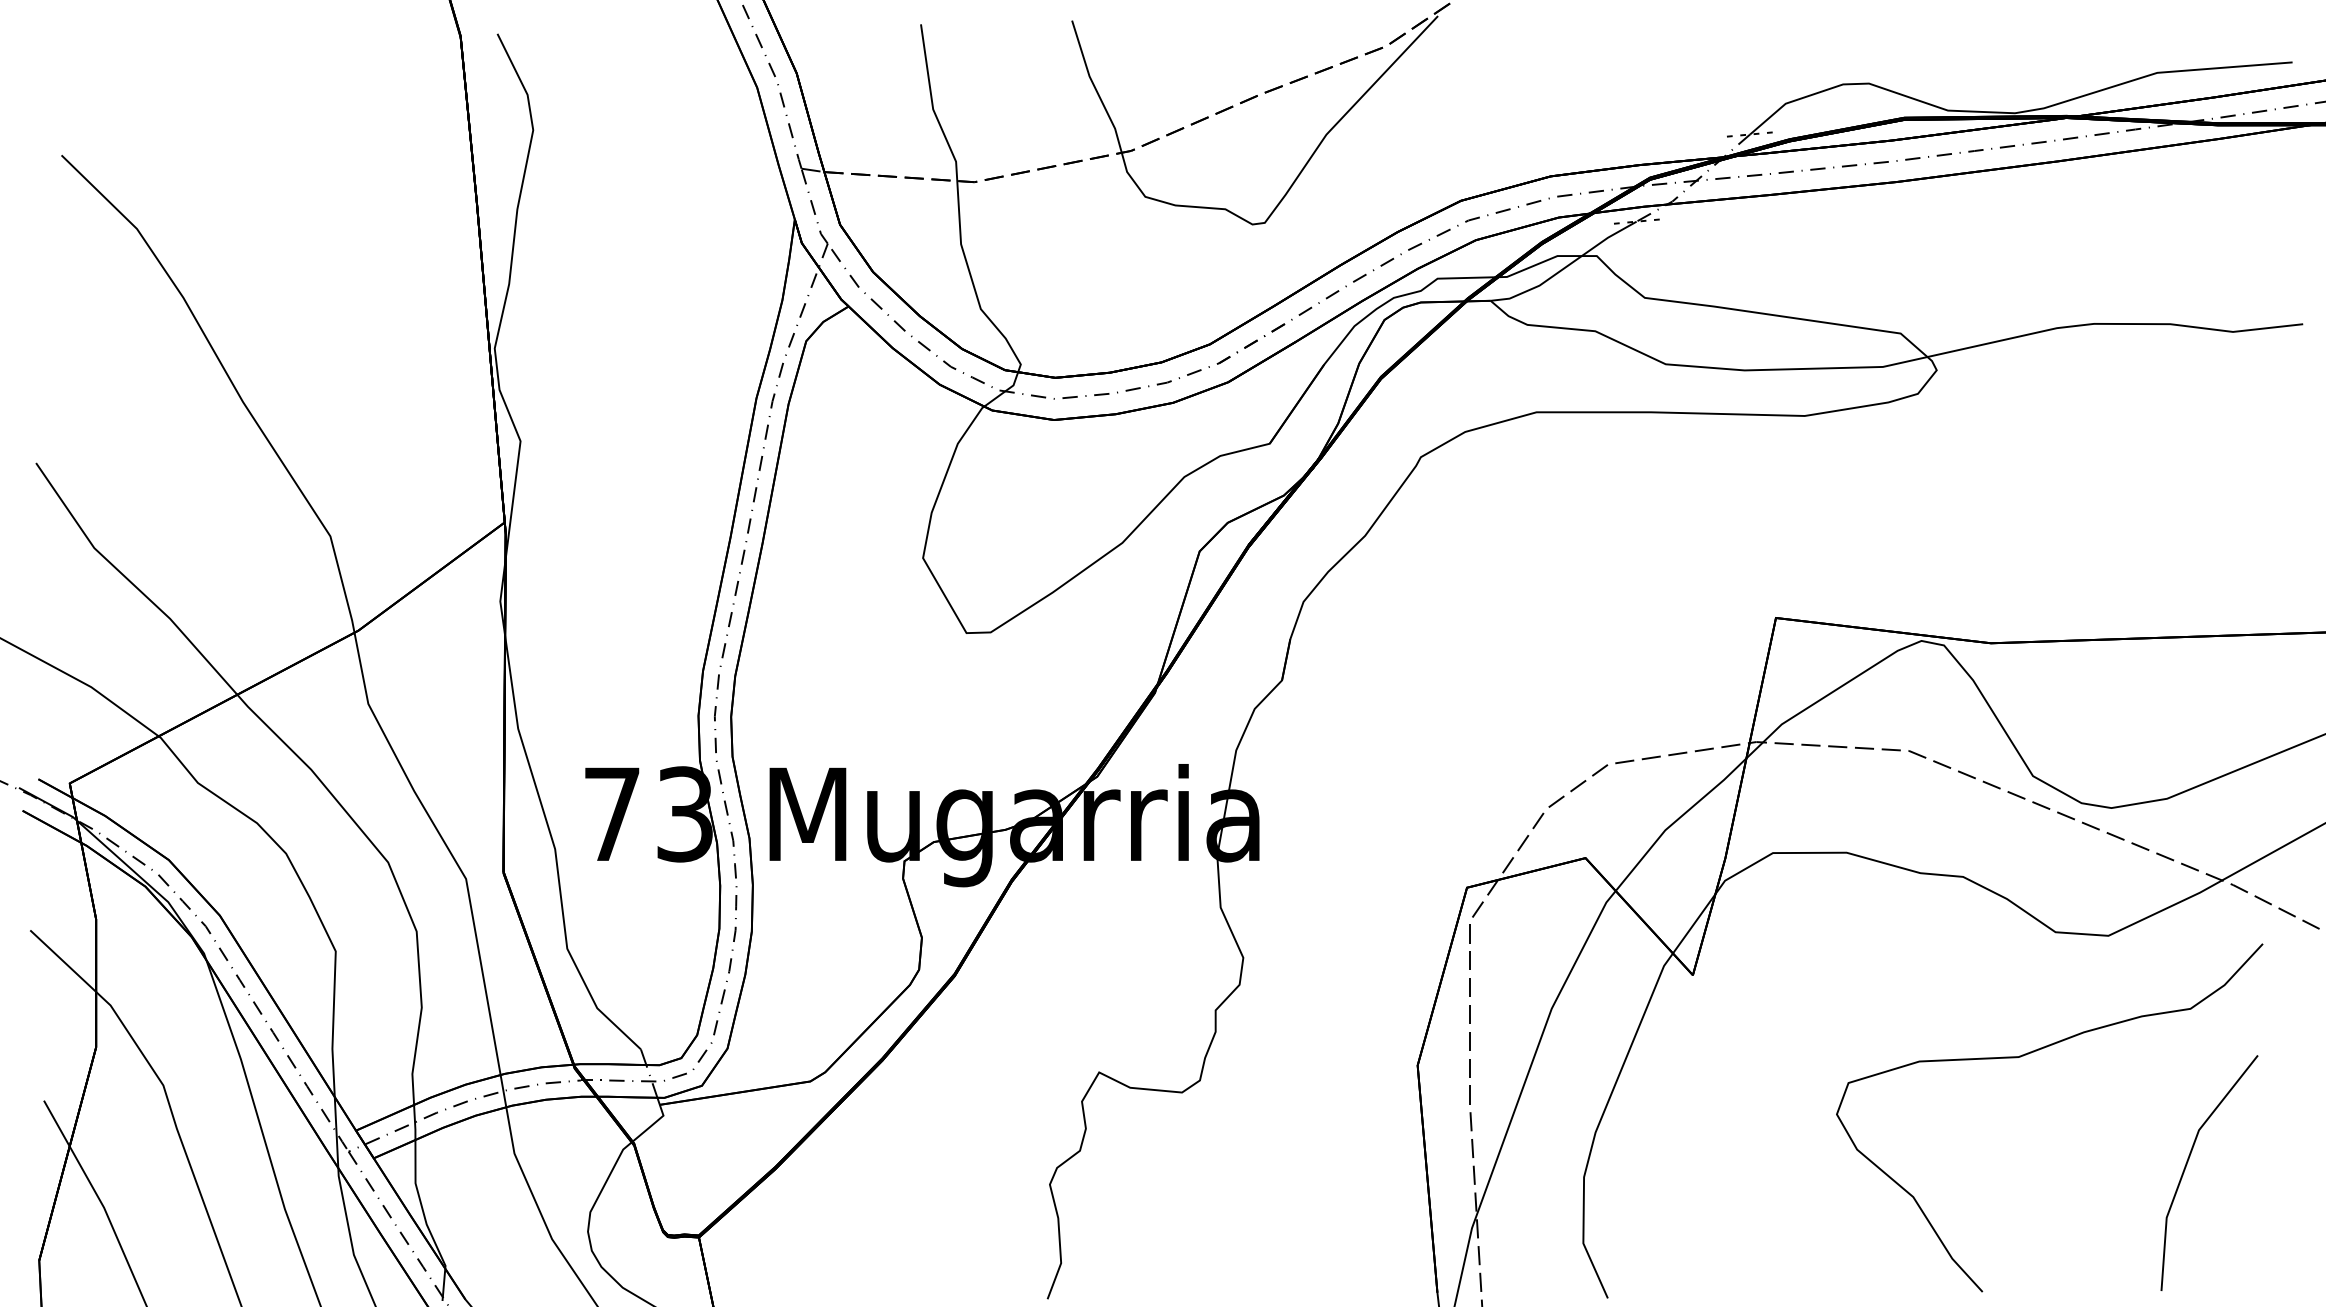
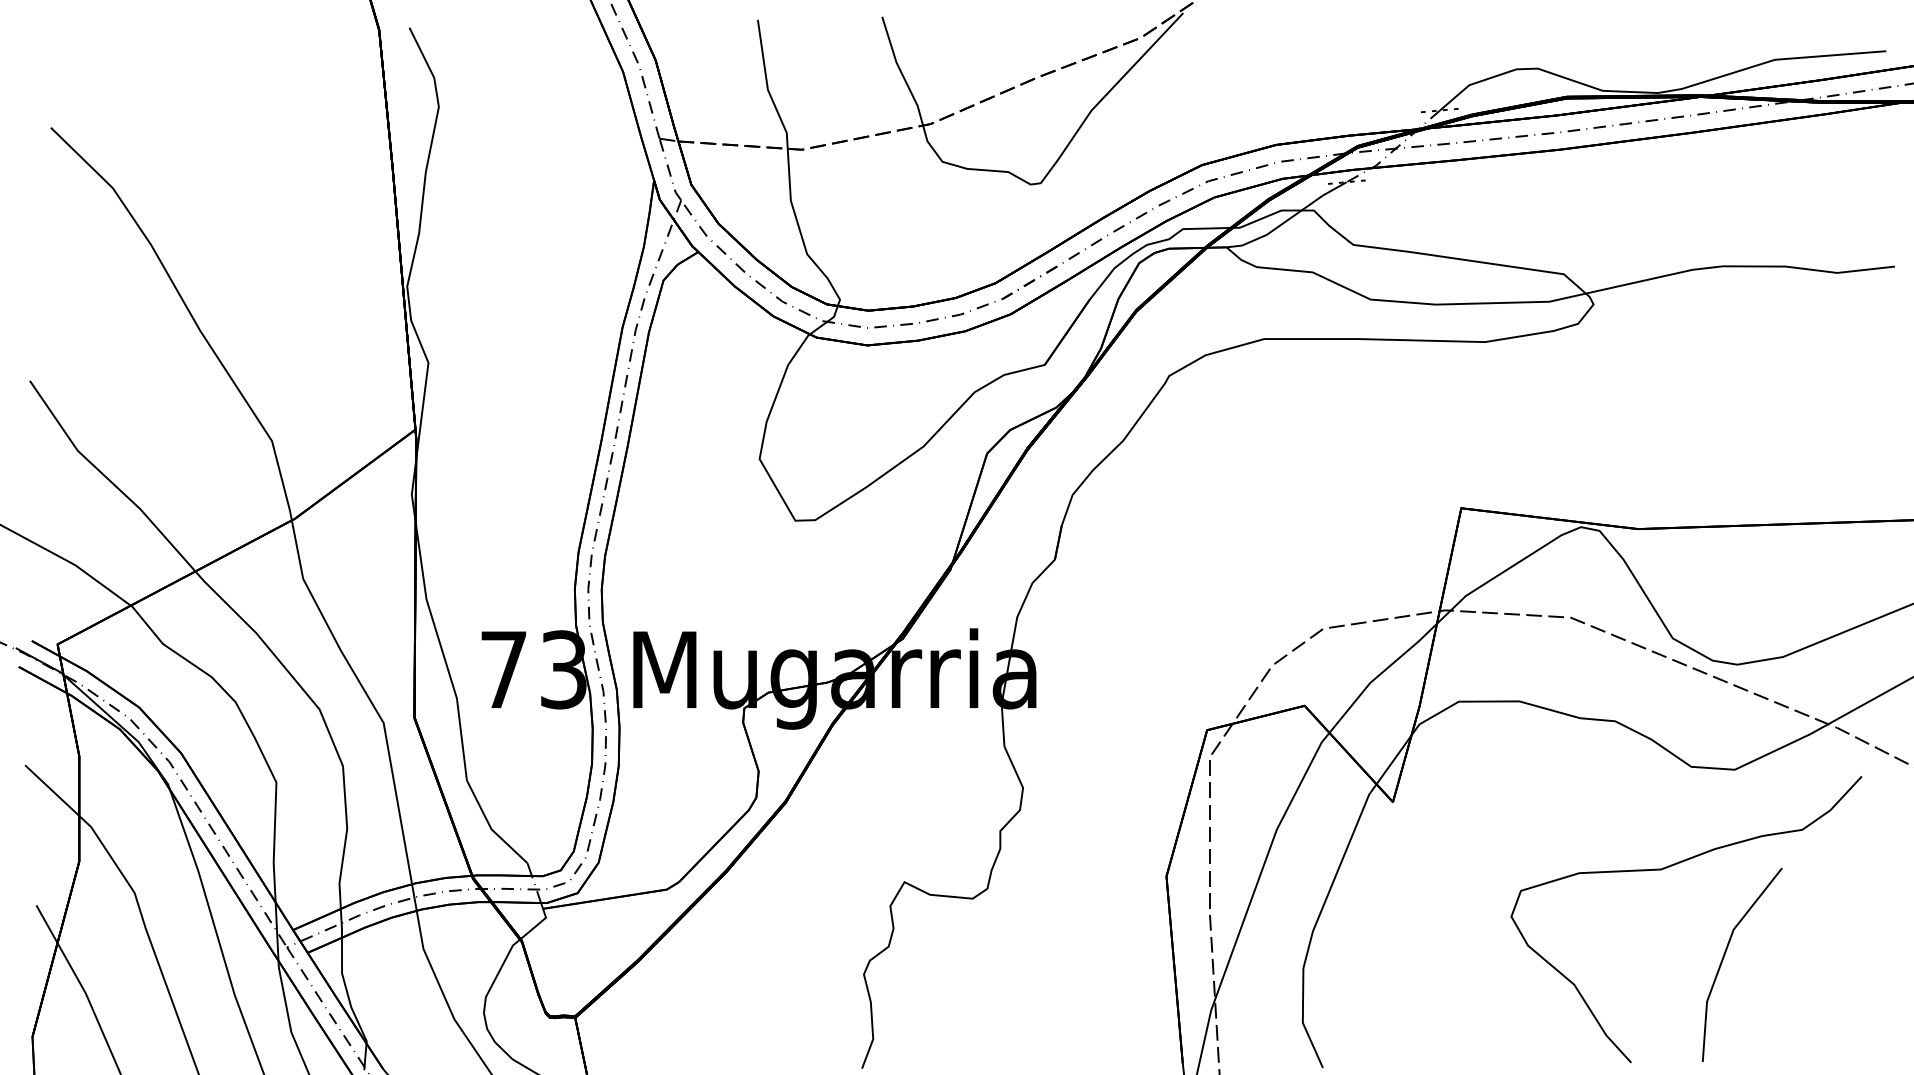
line: (2188, 1162) -> (1724, 956), moved

